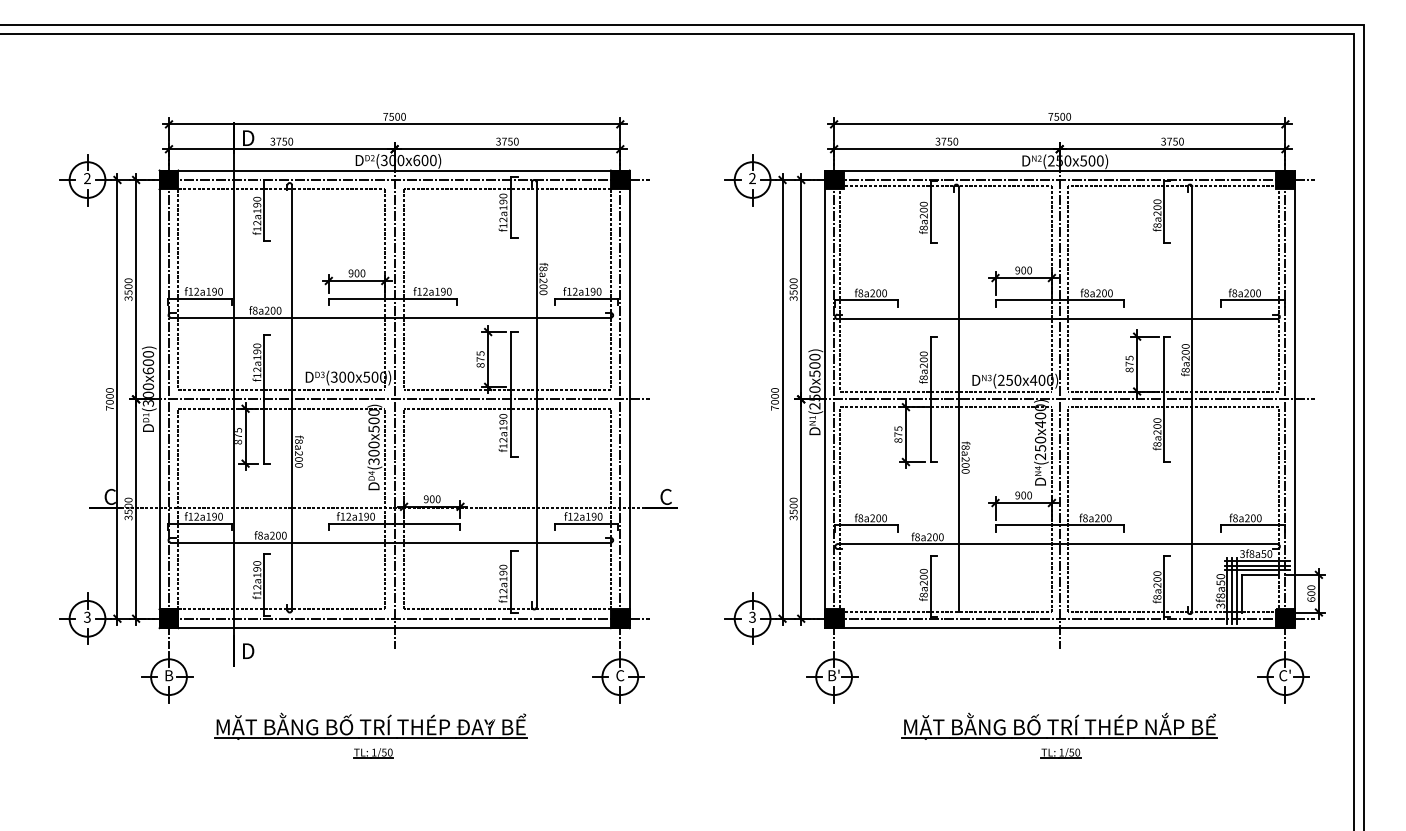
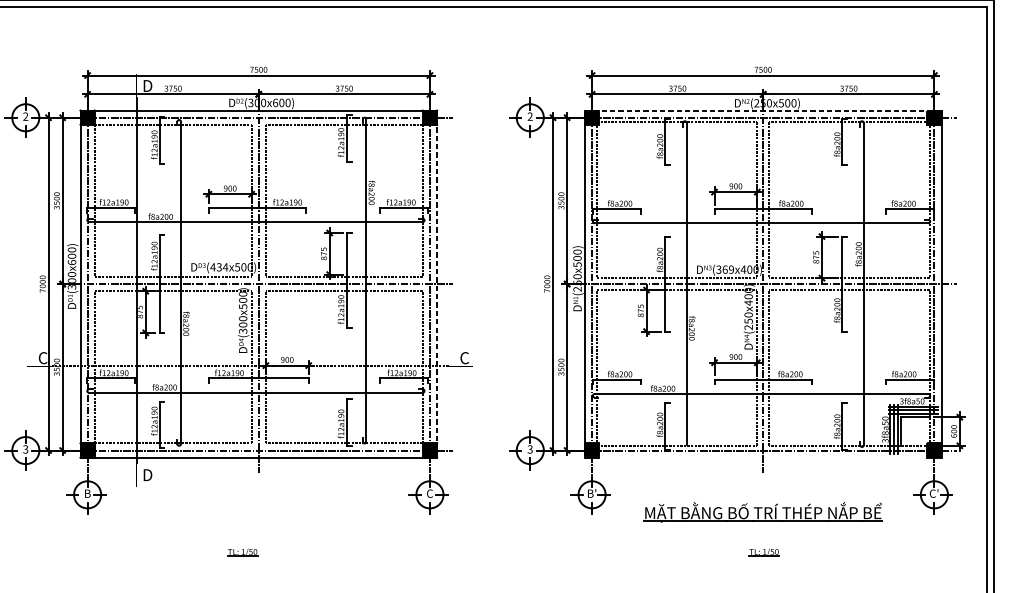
line: (1058, 170) -> (762, 110), solid -> dashed
text: (342, 376) -> (219, 266), (300x500) -> (434x500)
text: (1009, 379) -> (725, 269), (250x400) -> (369x400)
line: (629, 398) -> (436, 283), solid -> dashed
line: (1057, 628) -> (761, 457), removed
part: (370, 725) -> (240, 531), removed
part: (1059, 725) -> (763, 511), moved

